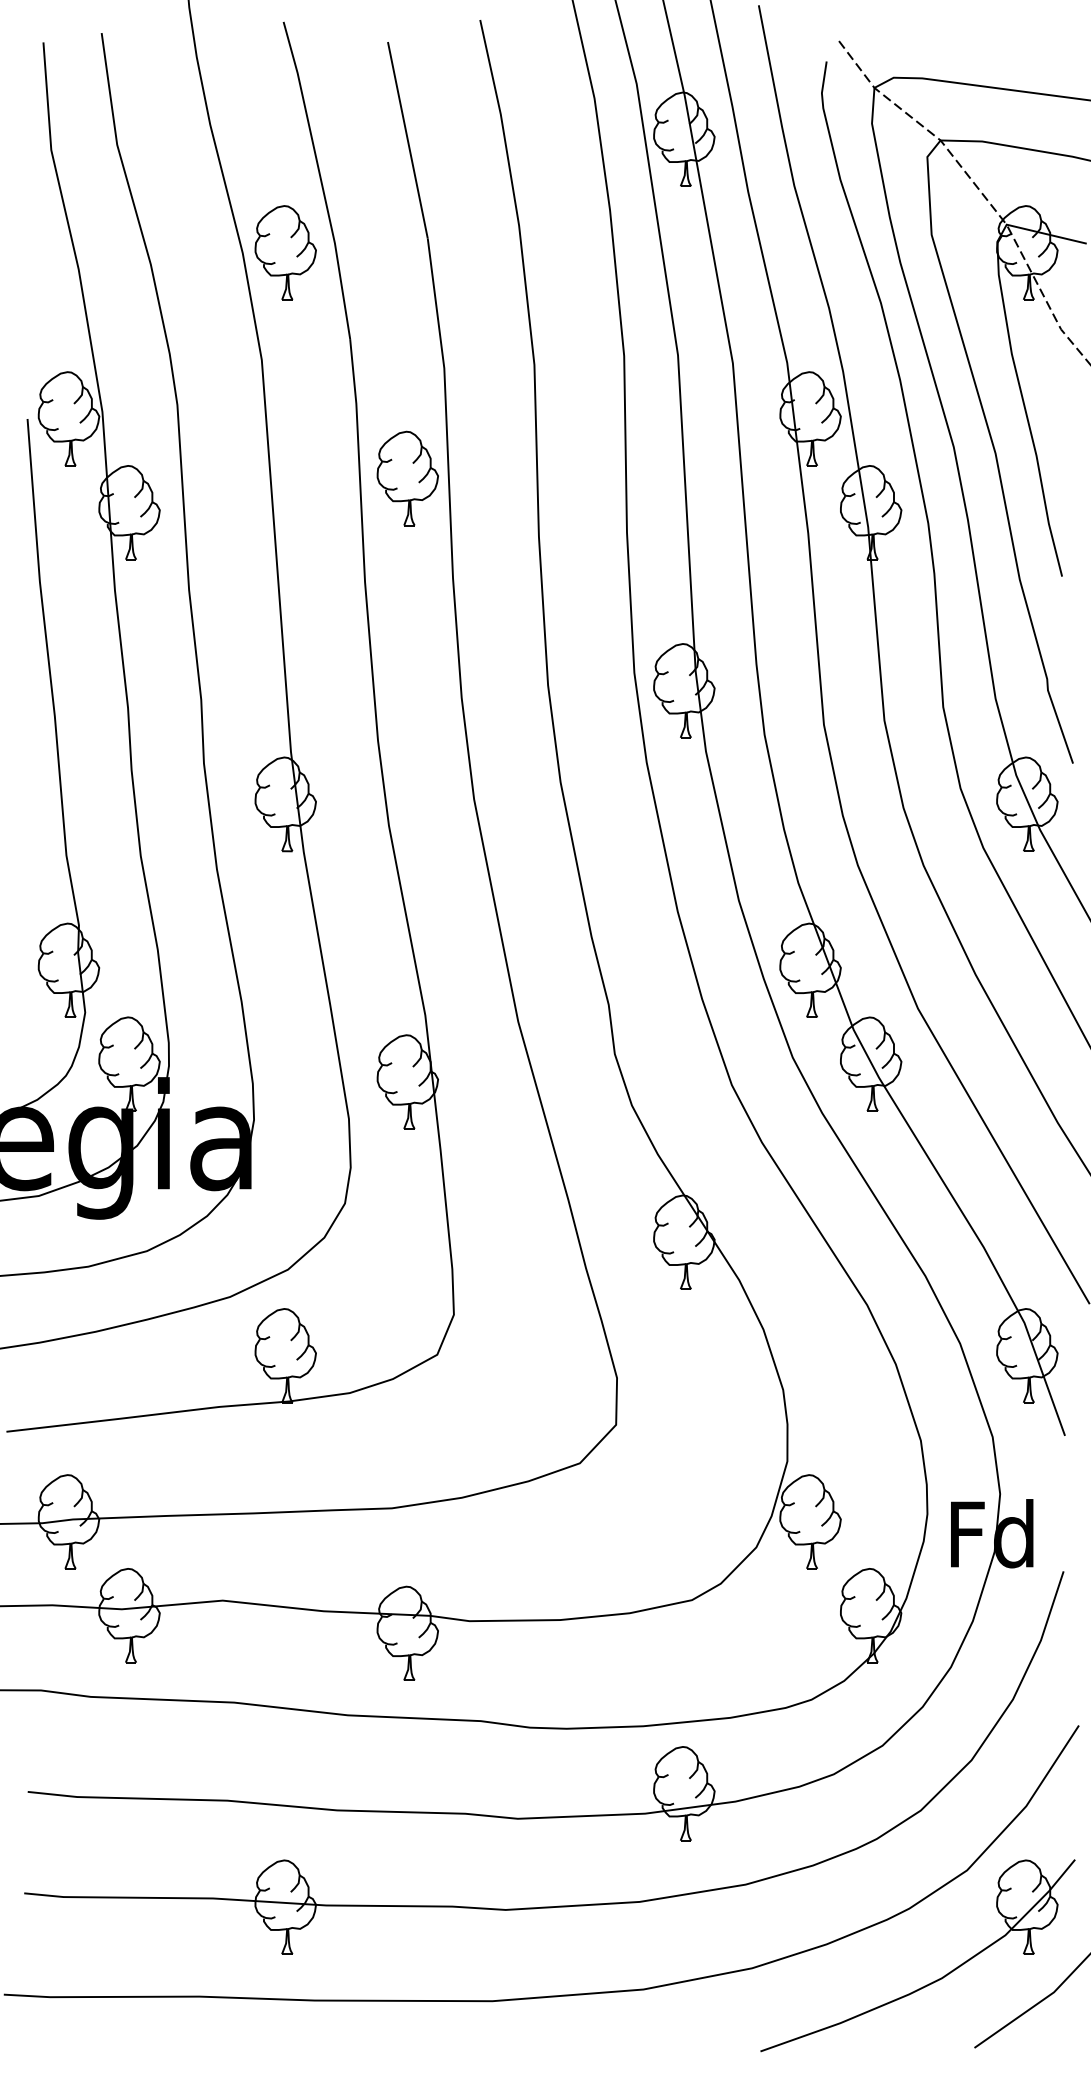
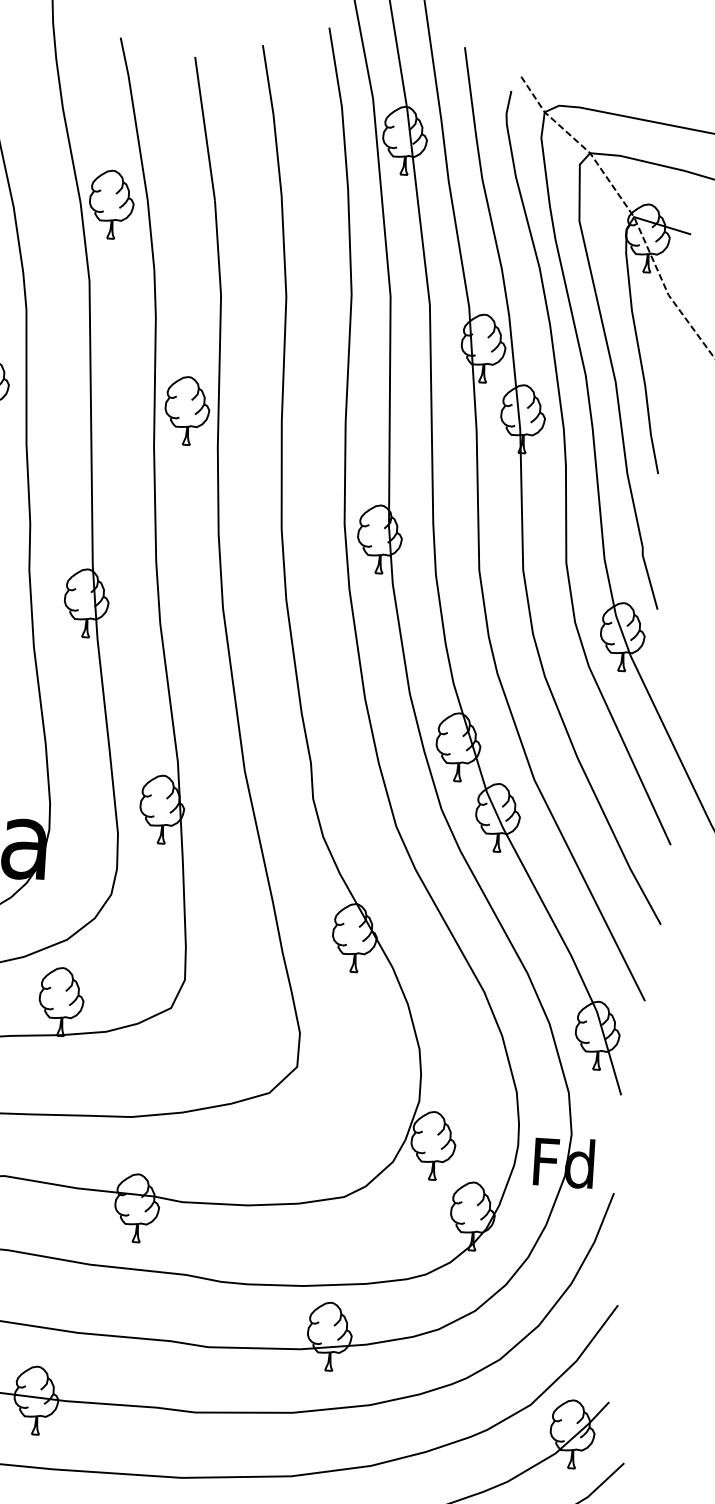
part: (407, 478) -> (187, 410), moved

